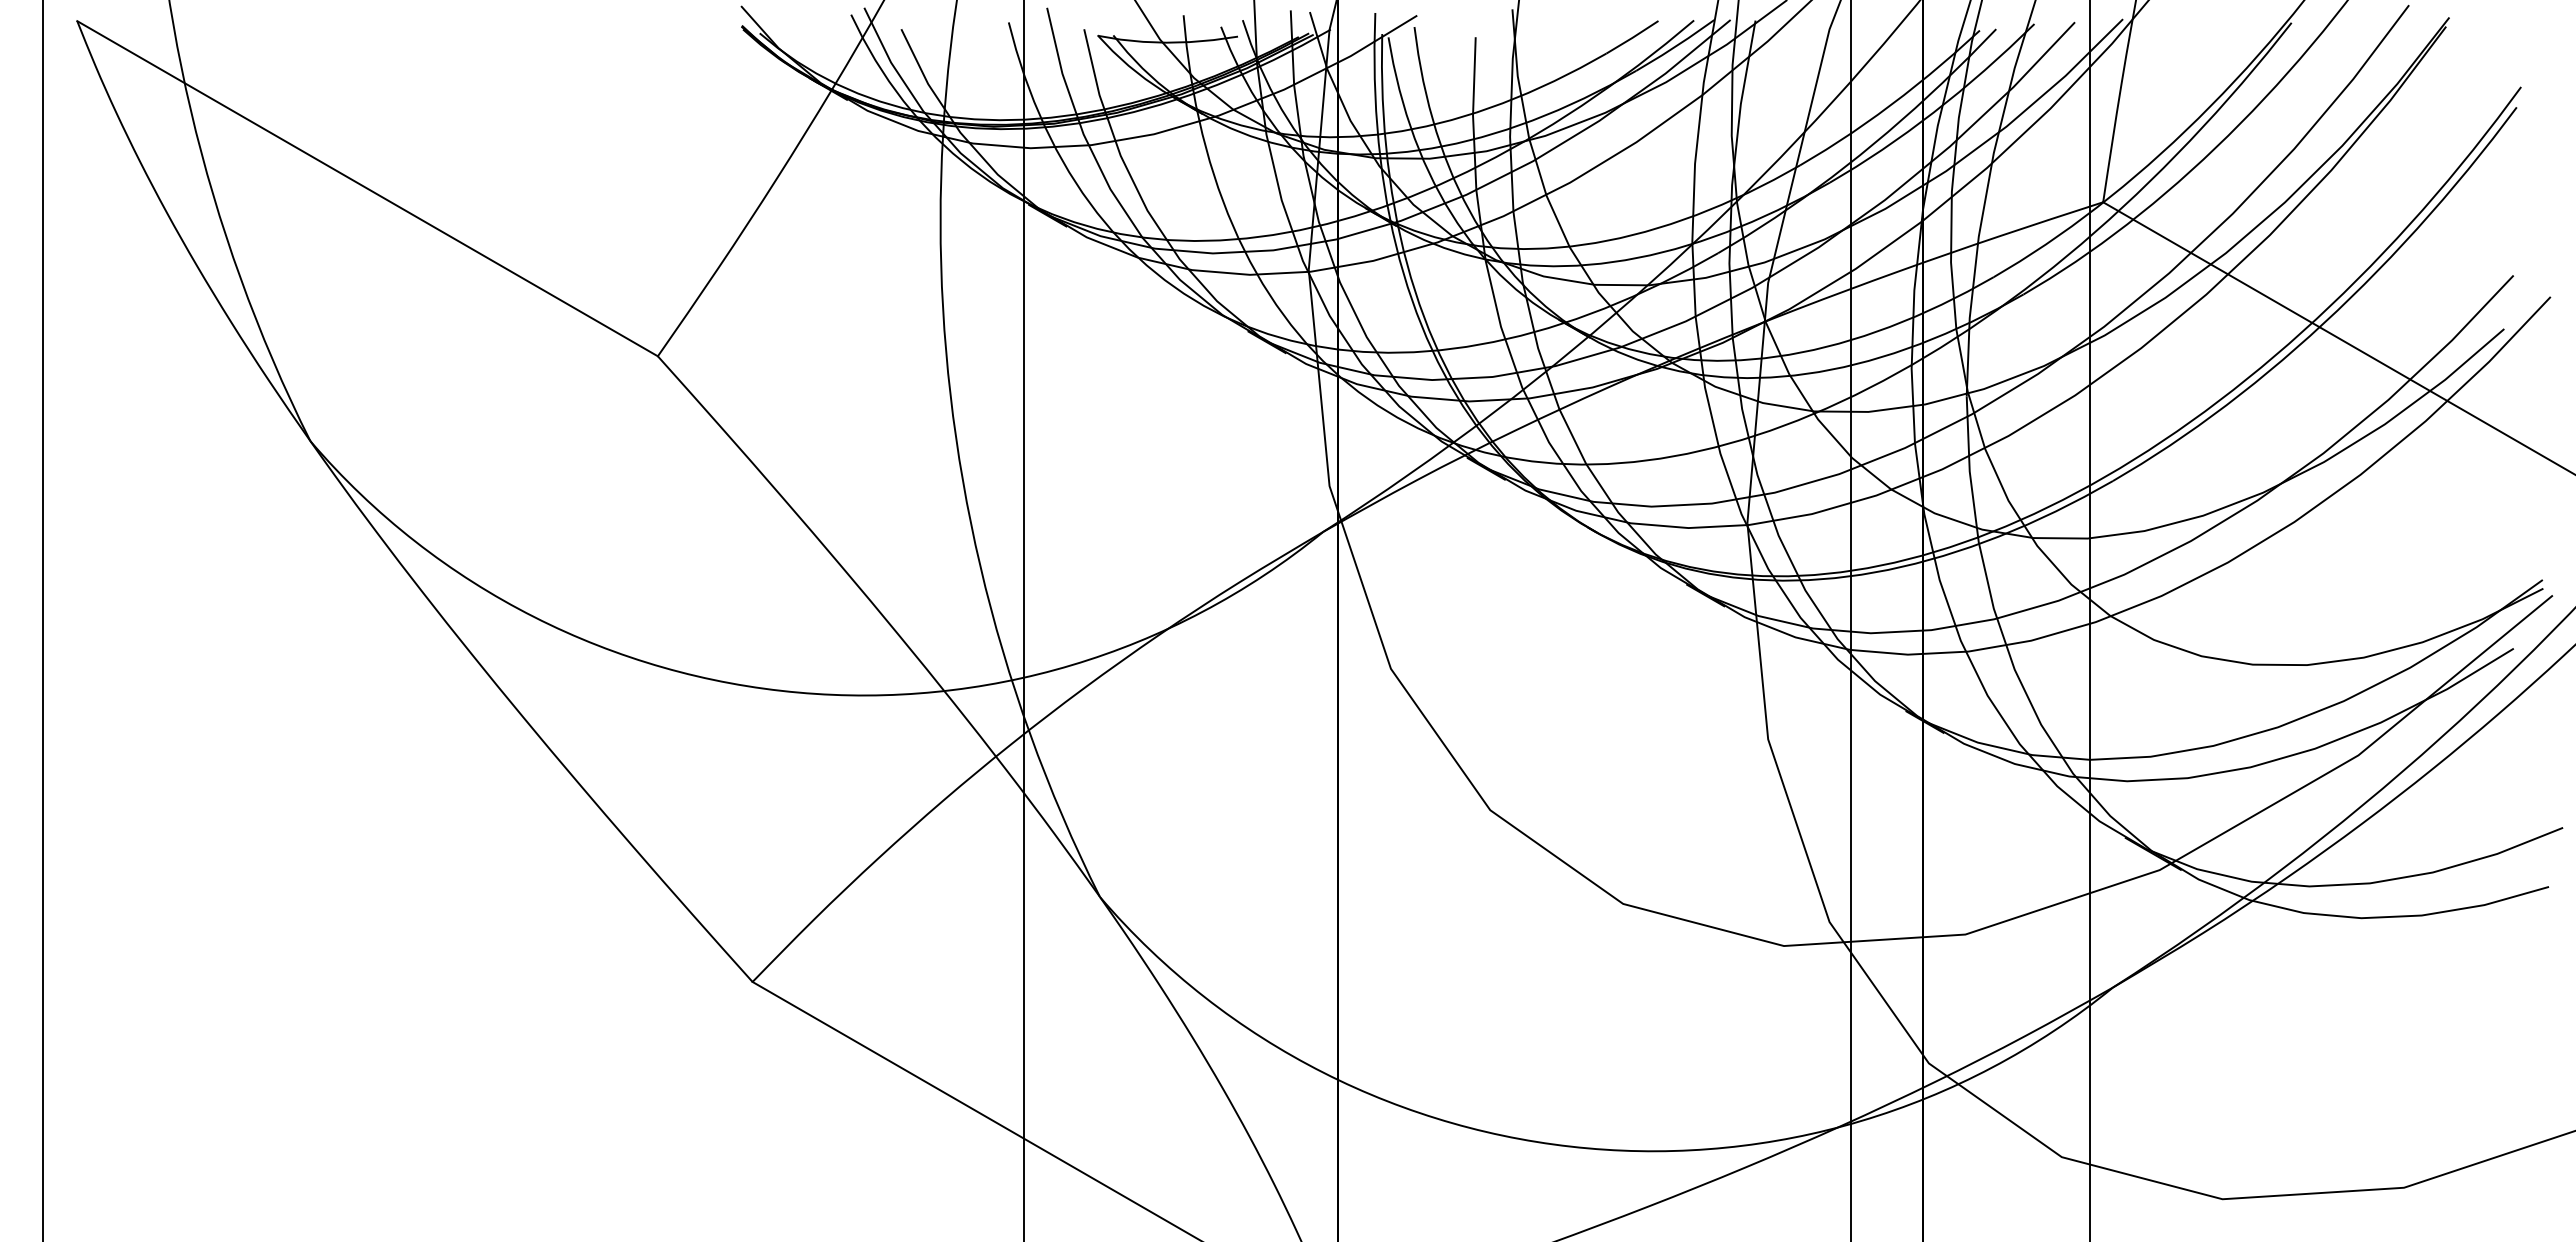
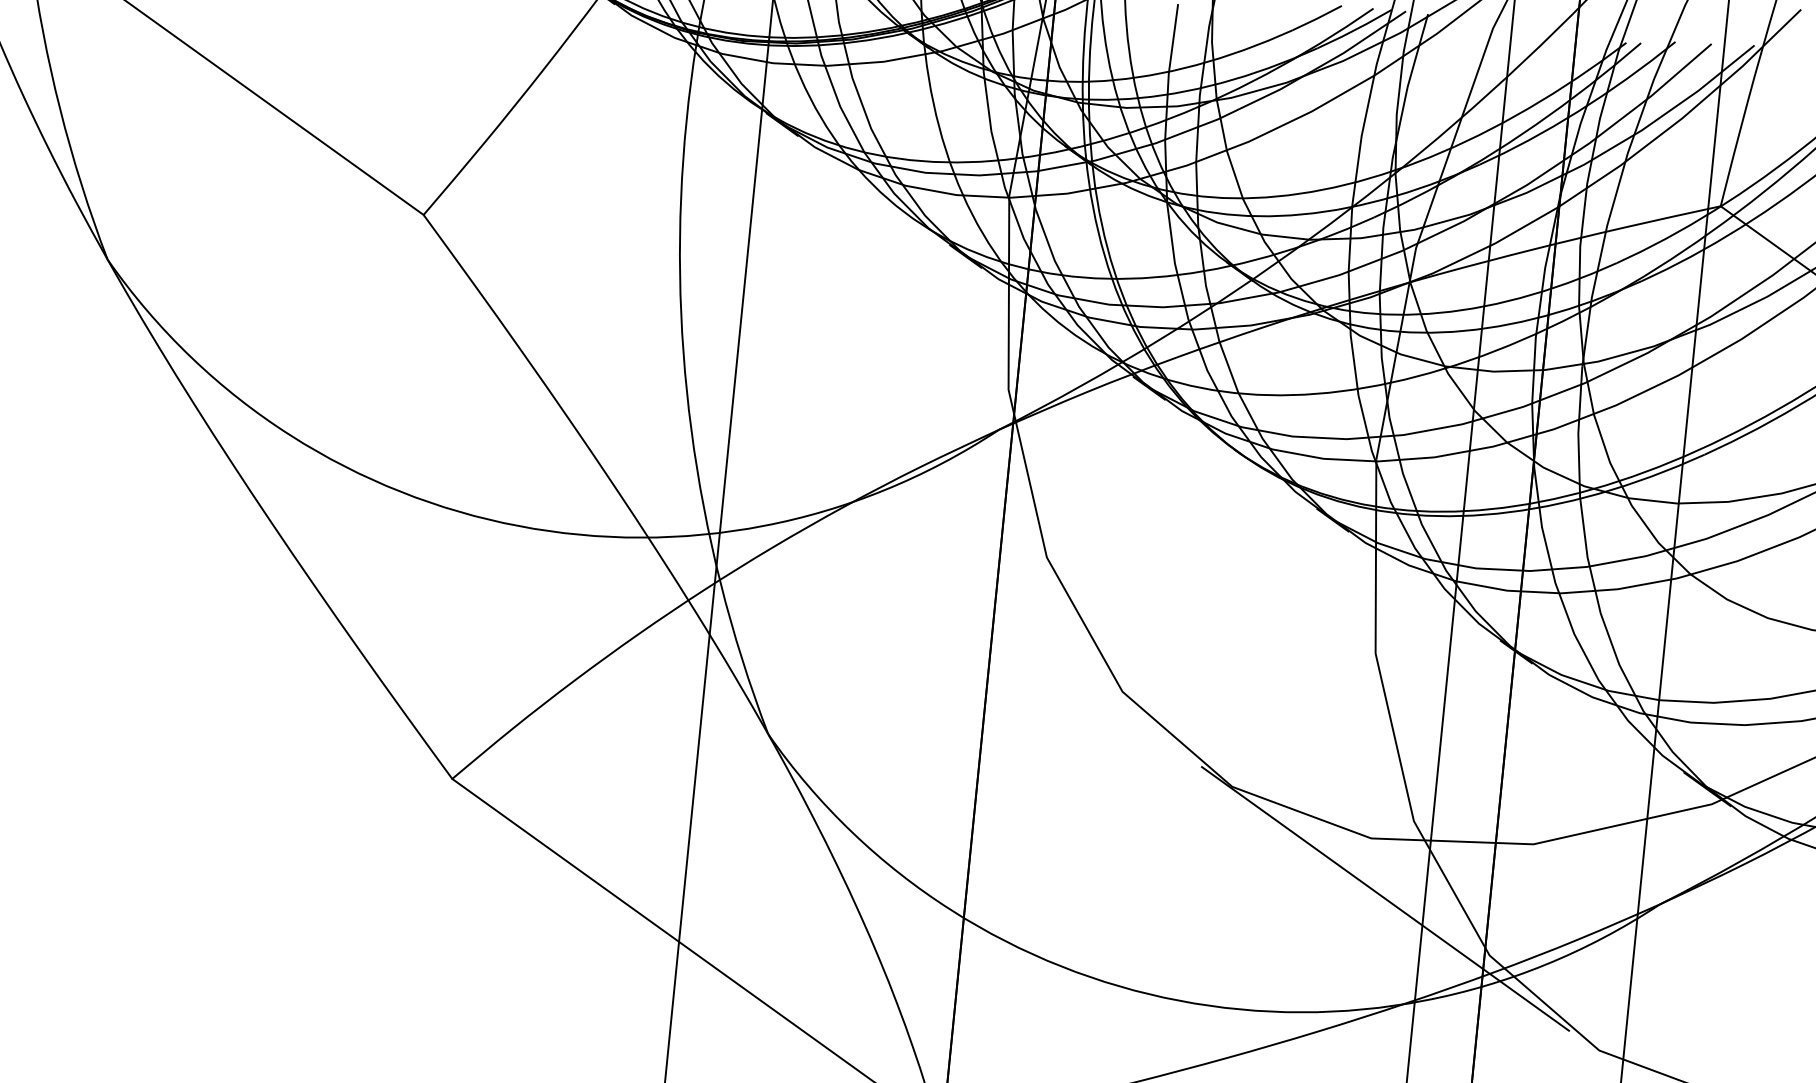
line: (1806, 1011) -> (1385, 898), added

